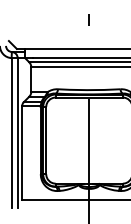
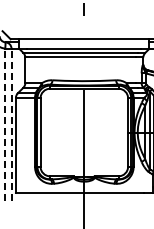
line: (11, 132) -> (5, 124), solid -> dashed
line: (17, 132) -> (11, 124), solid -> dashed

